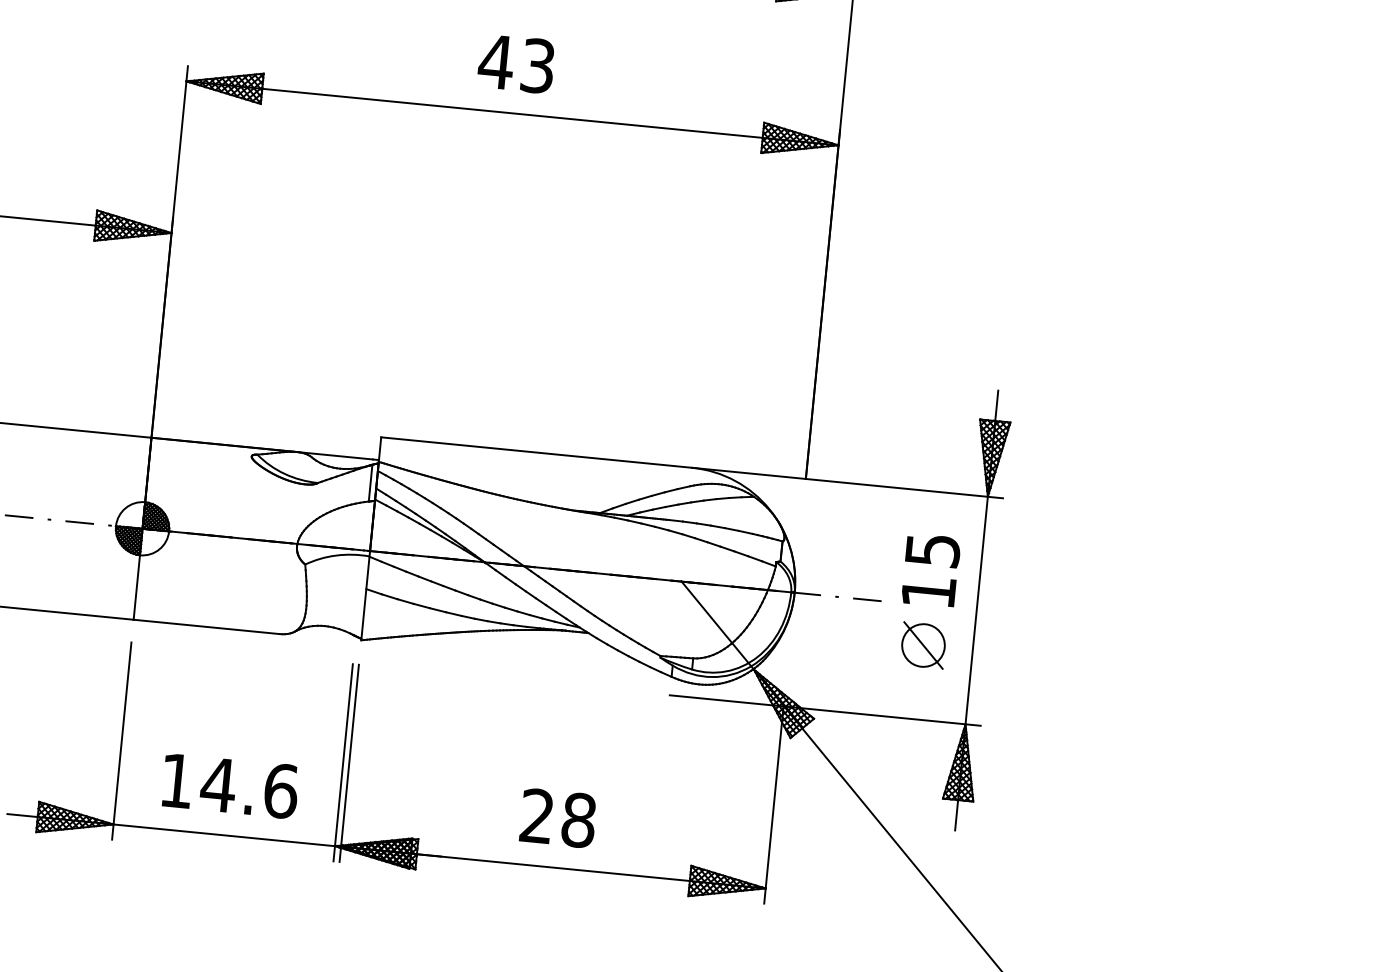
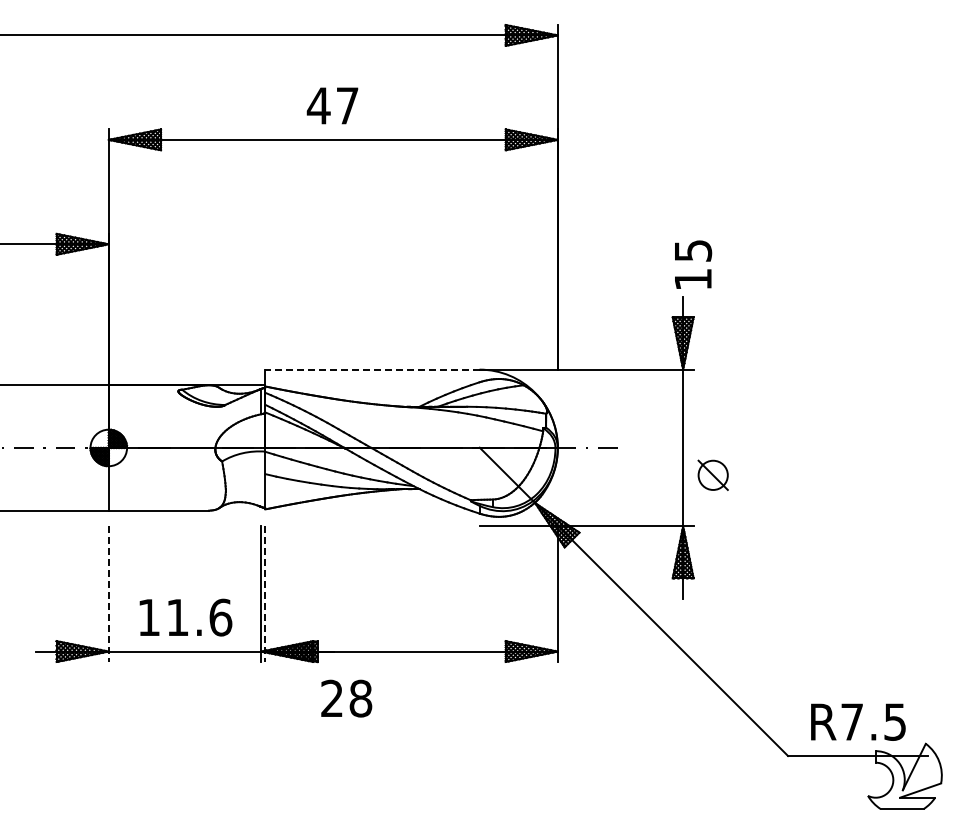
text: (537, 65) -> (347, 105), 43 -> 47
line: (535, 452) -> (371, 369), solid -> dashed
text: (931, 570) -> (693, 264), moved
part: (922, 644) -> (712, 474), moved
line: (121, 741) -> (108, 594), solid -> dashed
line: (349, 763) -> (265, 594), solid -> dashed
text: (218, 784) -> (177, 617), 14.6 -> 11.6
text: (558, 818) -> (346, 698), moved

